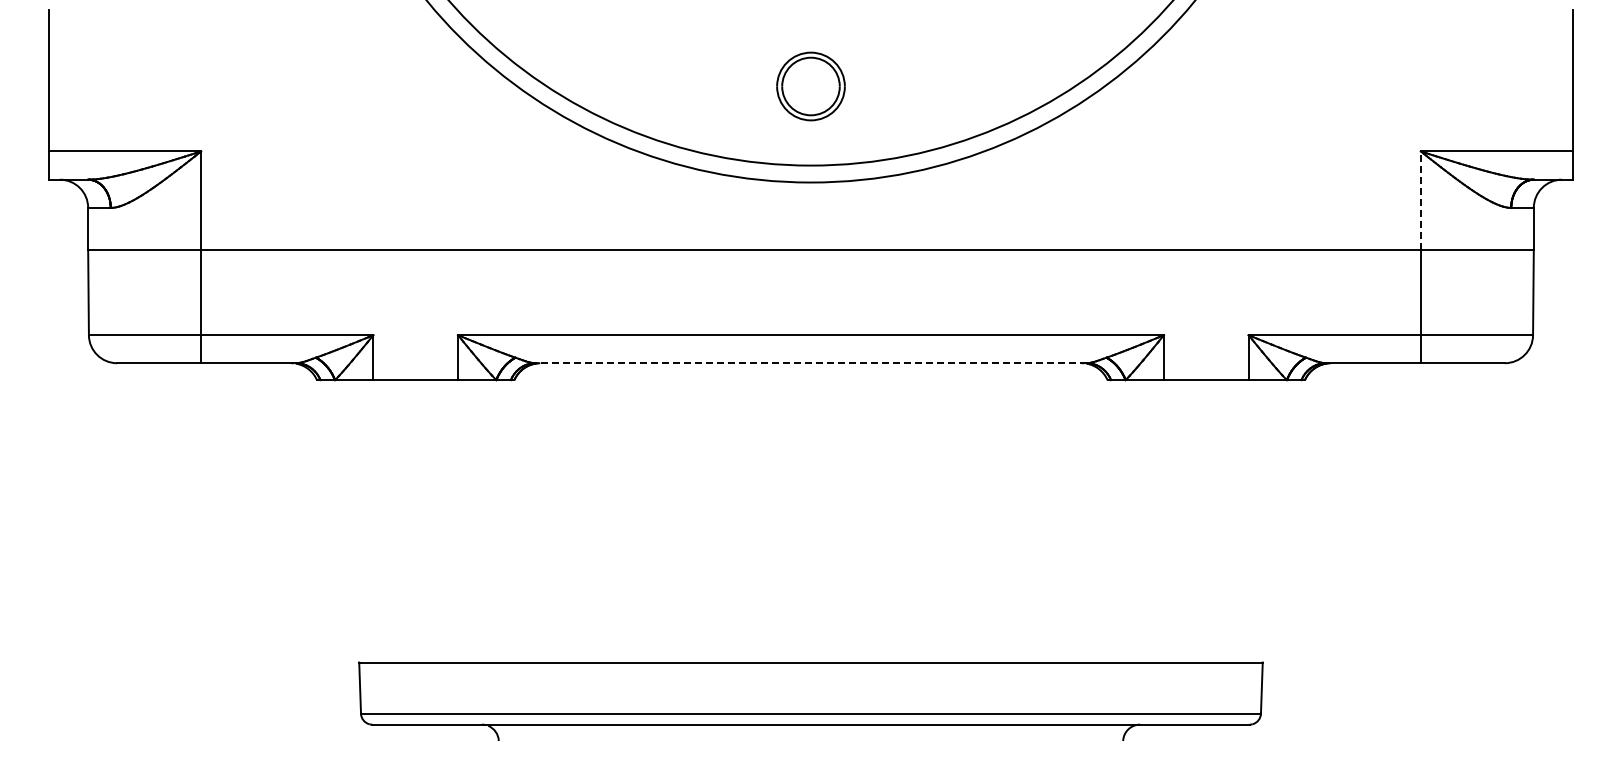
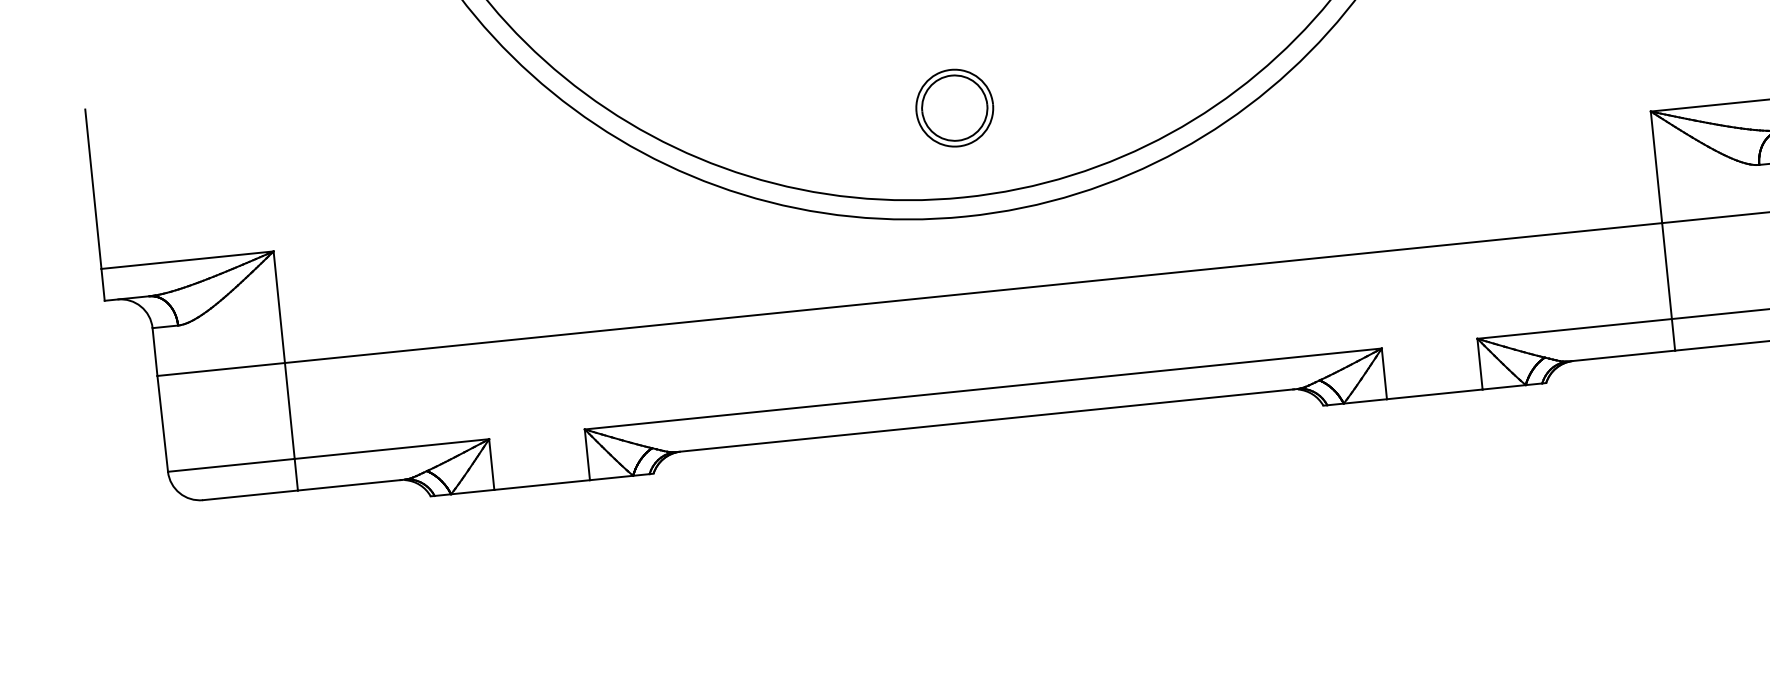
line: (1420, 200) -> (1656, 166), dashed -> solid
line: (811, 363) -> (987, 420), dashed -> solid

